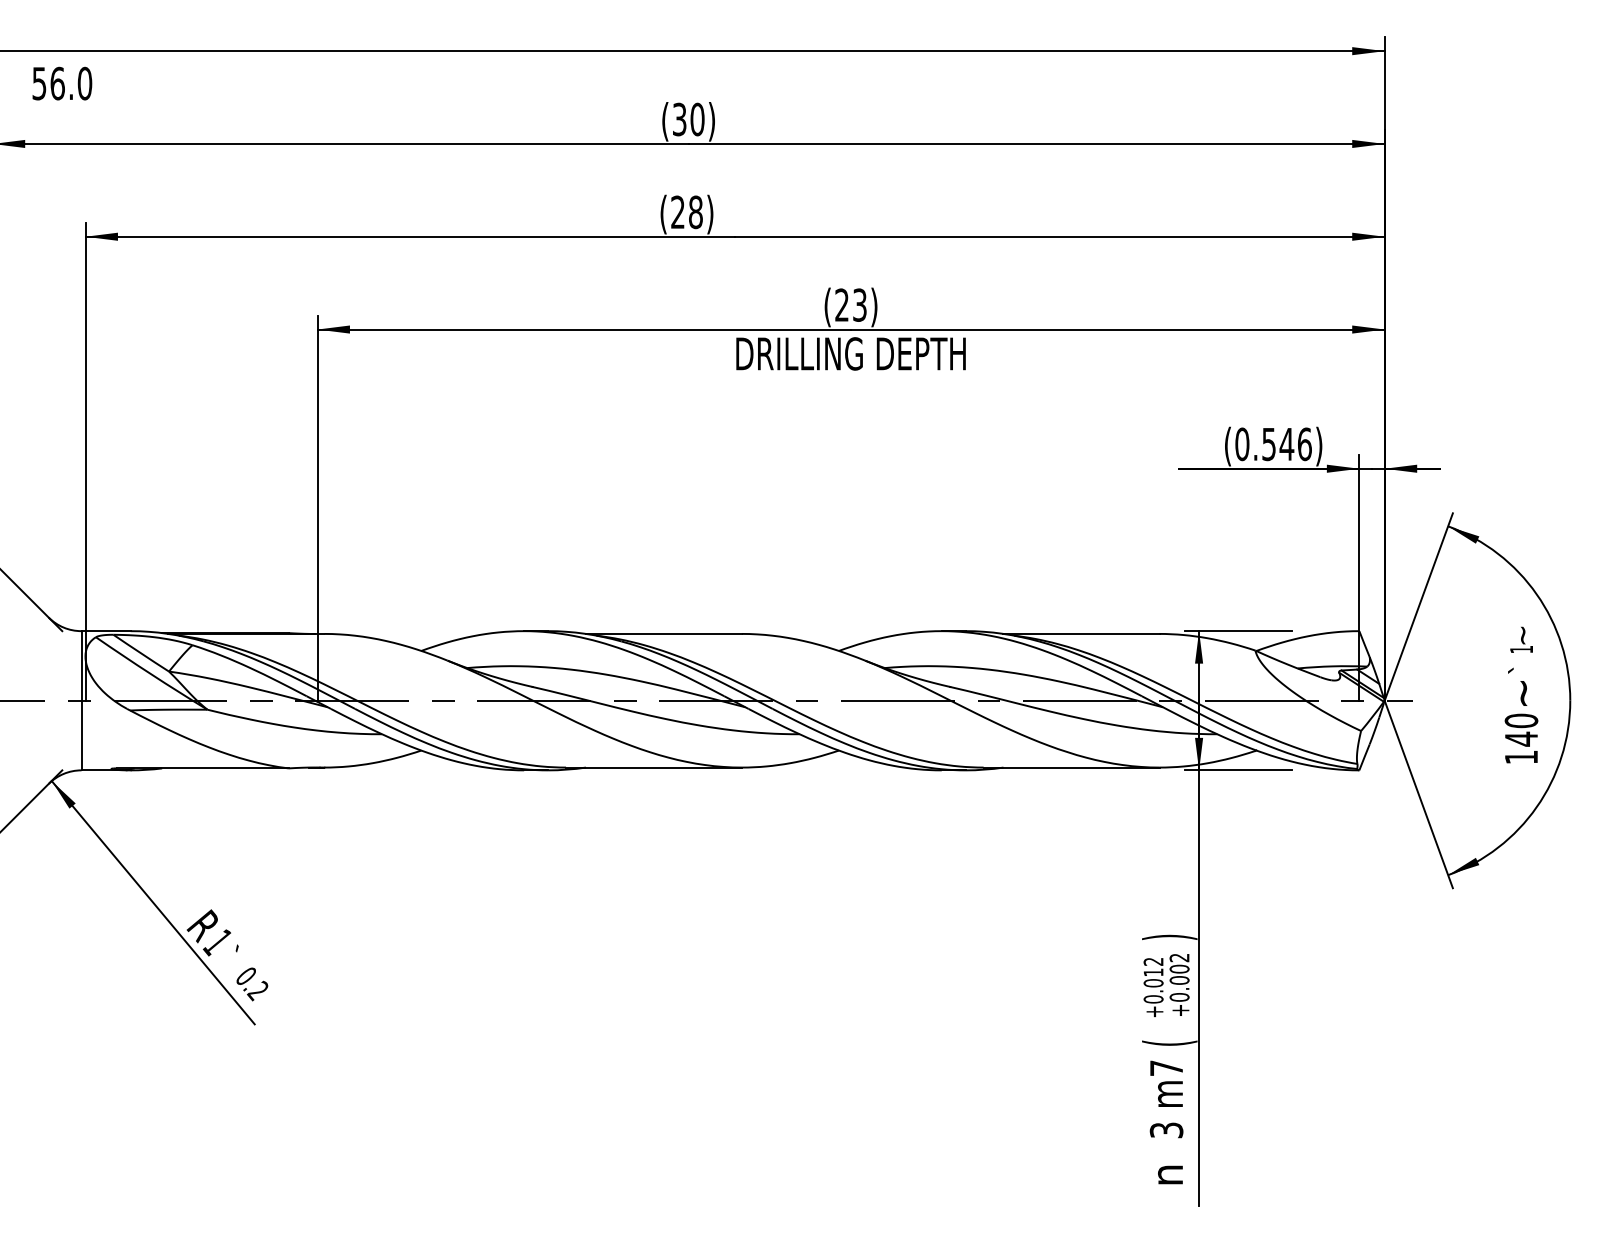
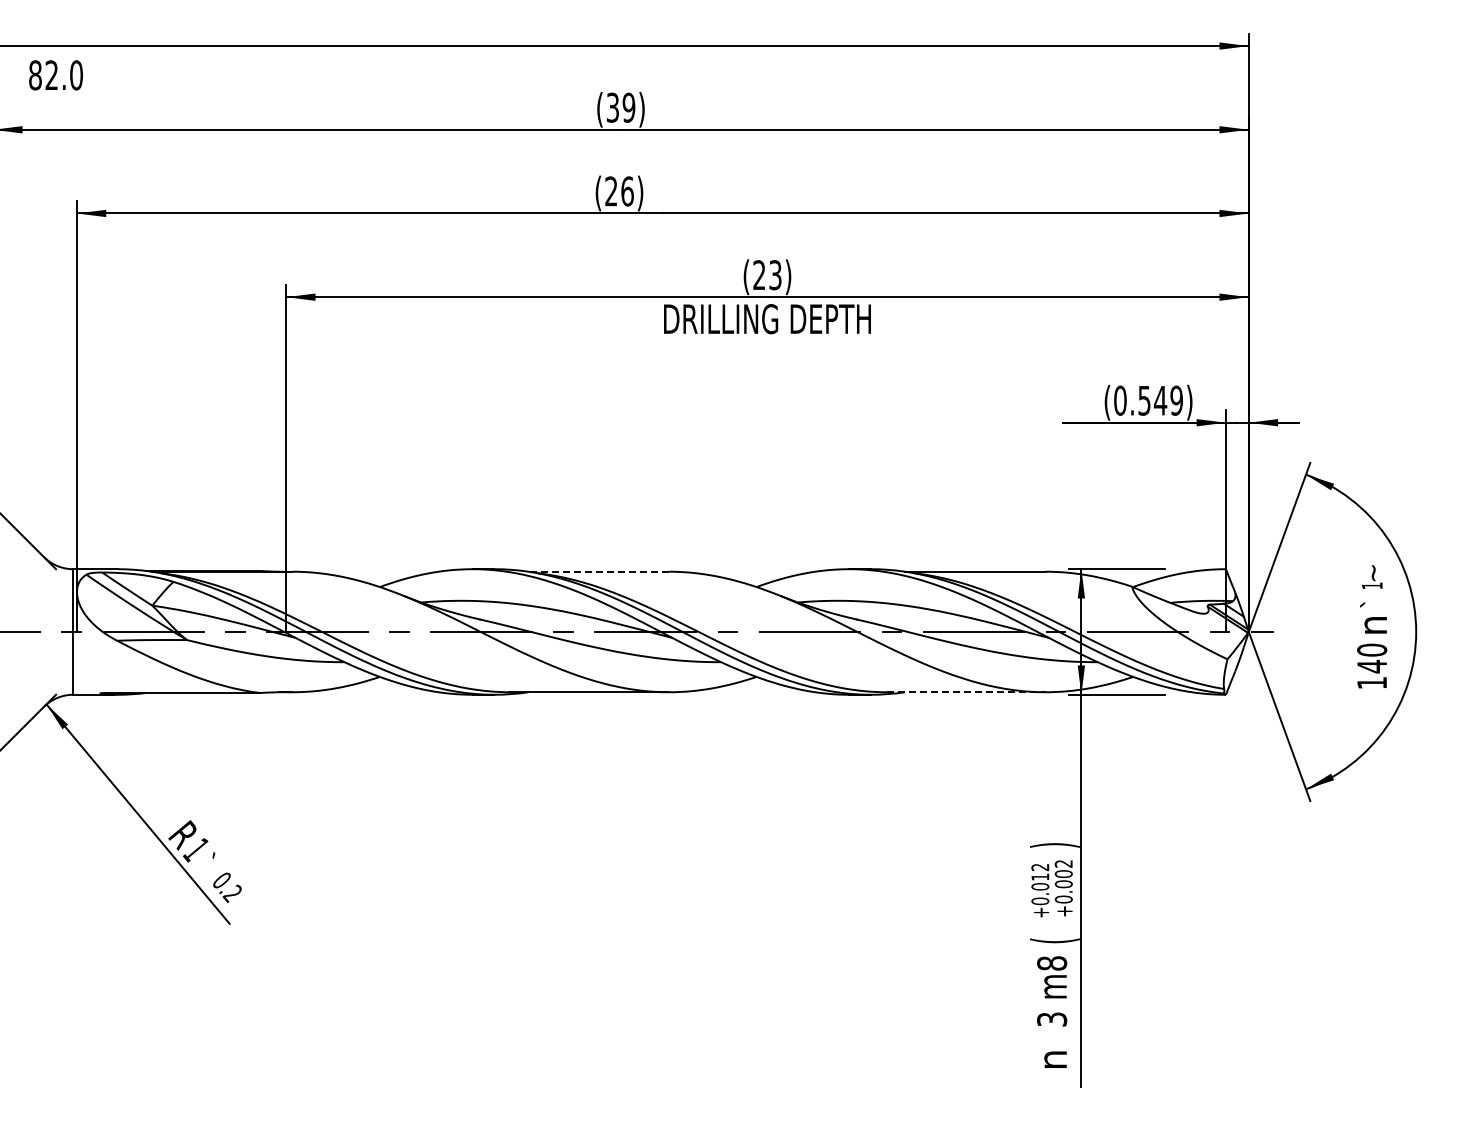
text: (48, 83) -> (43, 75), 56.0 -> 82.0
text: (696, 119) -> (628, 107), (30) -> (39)
text: (695, 212) -> (627, 191), (28) -> (26)
text: (1304, 444) -> (1176, 400), (0.546) -> (0.549)
line: (663, 633) -> (598, 571), solid -> dashed
text: (1525, 693) -> (1375, 625), ~ -> n
line: (1071, 767) -> (966, 692), solid -> dashed
text: (1167, 1068) -> (1052, 963), m7 -> m8

